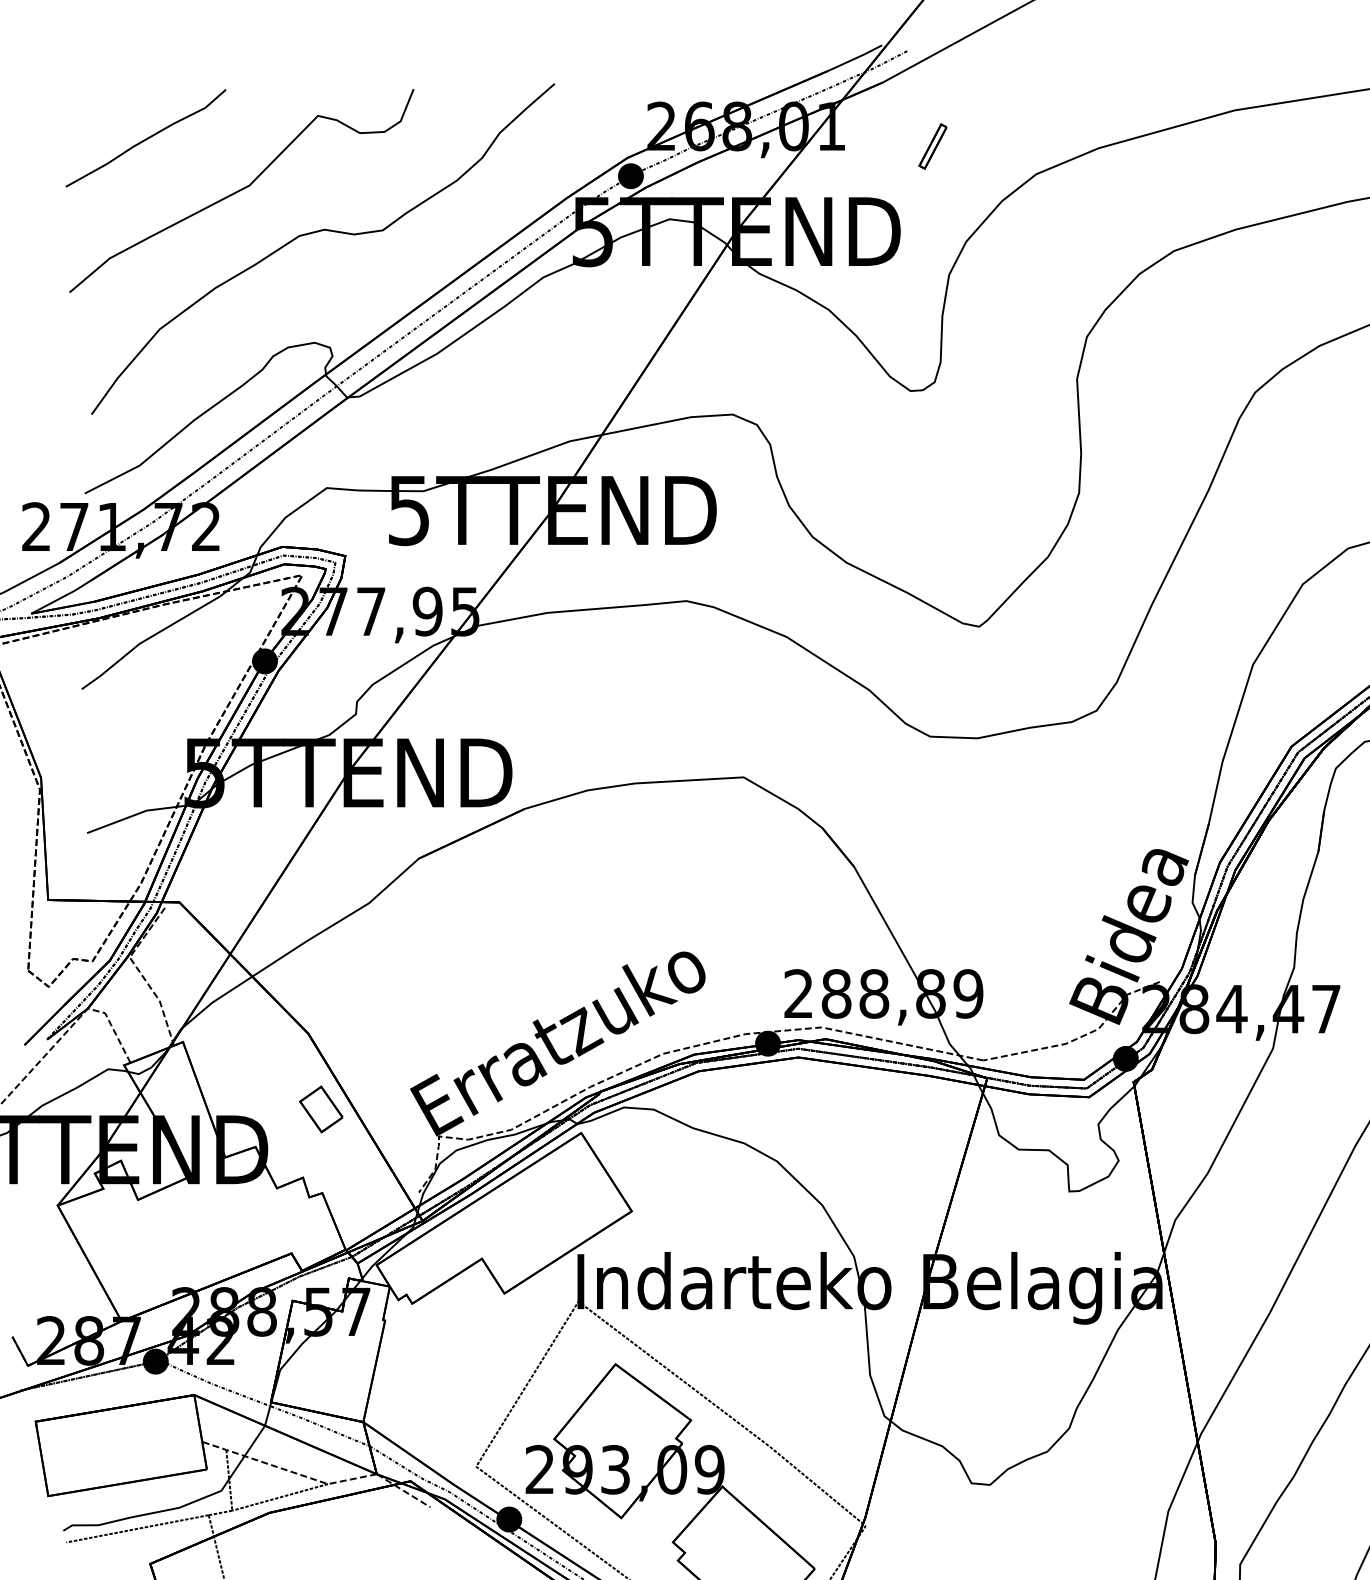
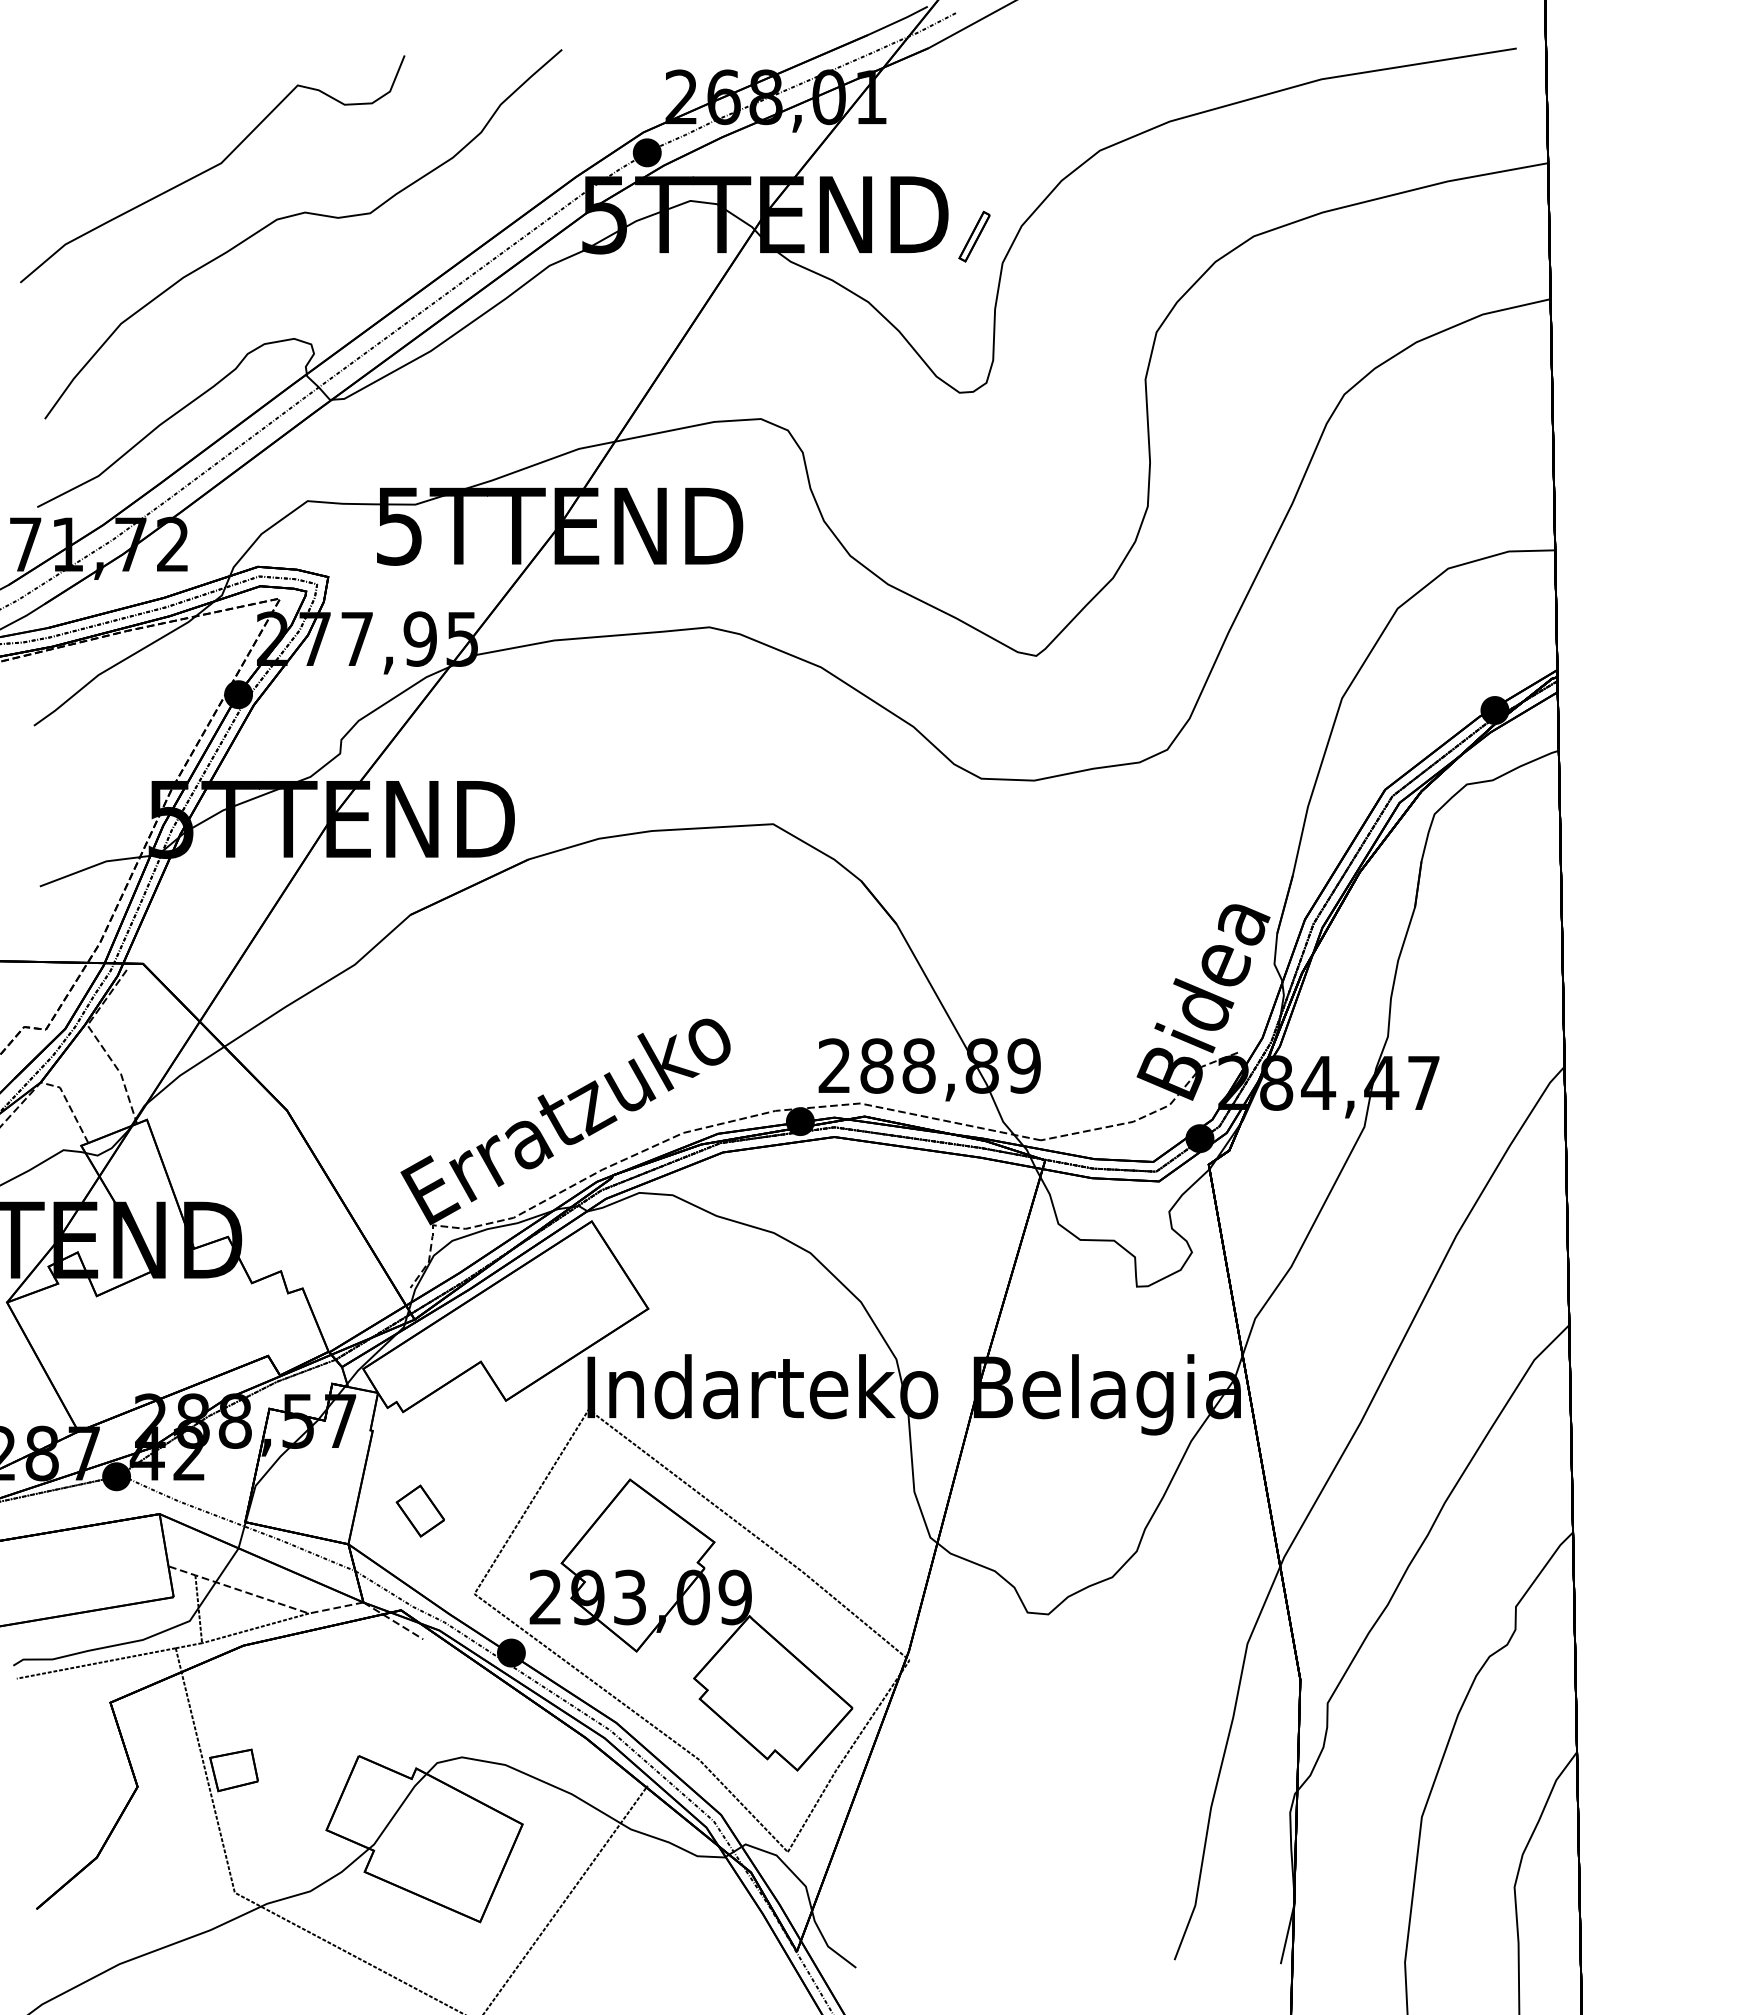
curve: (145, 138) -> (105, 110), removed
part: (932, 146) -> (974, 236), moved
part: (320, 1108) -> (419, 1510), moved

